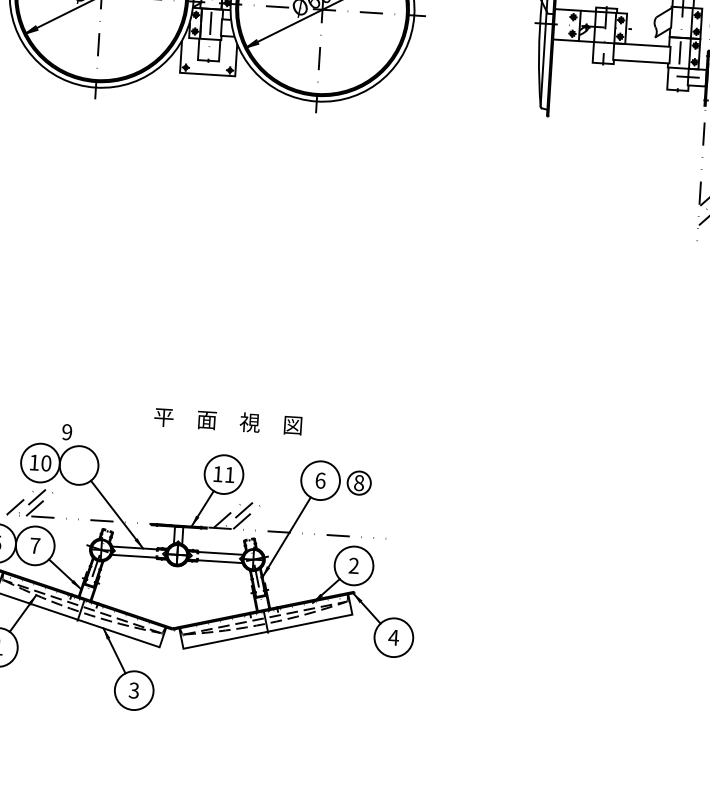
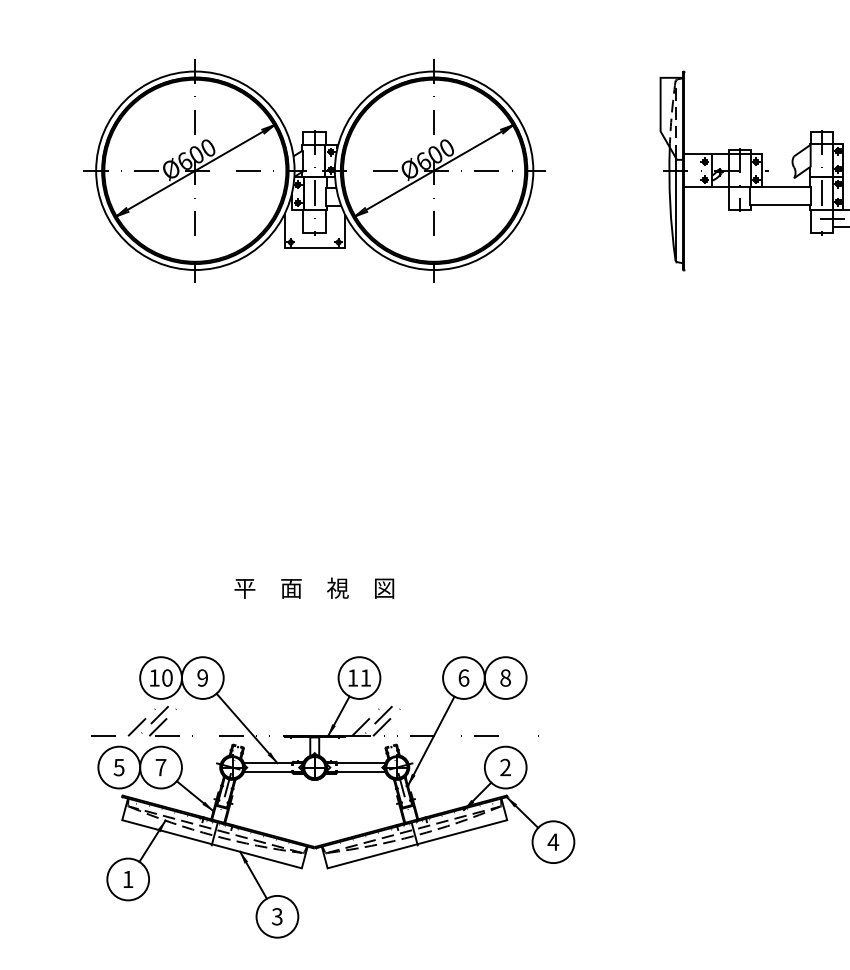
text: (228, 420) -> (314, 587), moved
text: (66, 431) -> (202, 677), moved
circle: (359, 482) -> (505, 677), size x1.67

